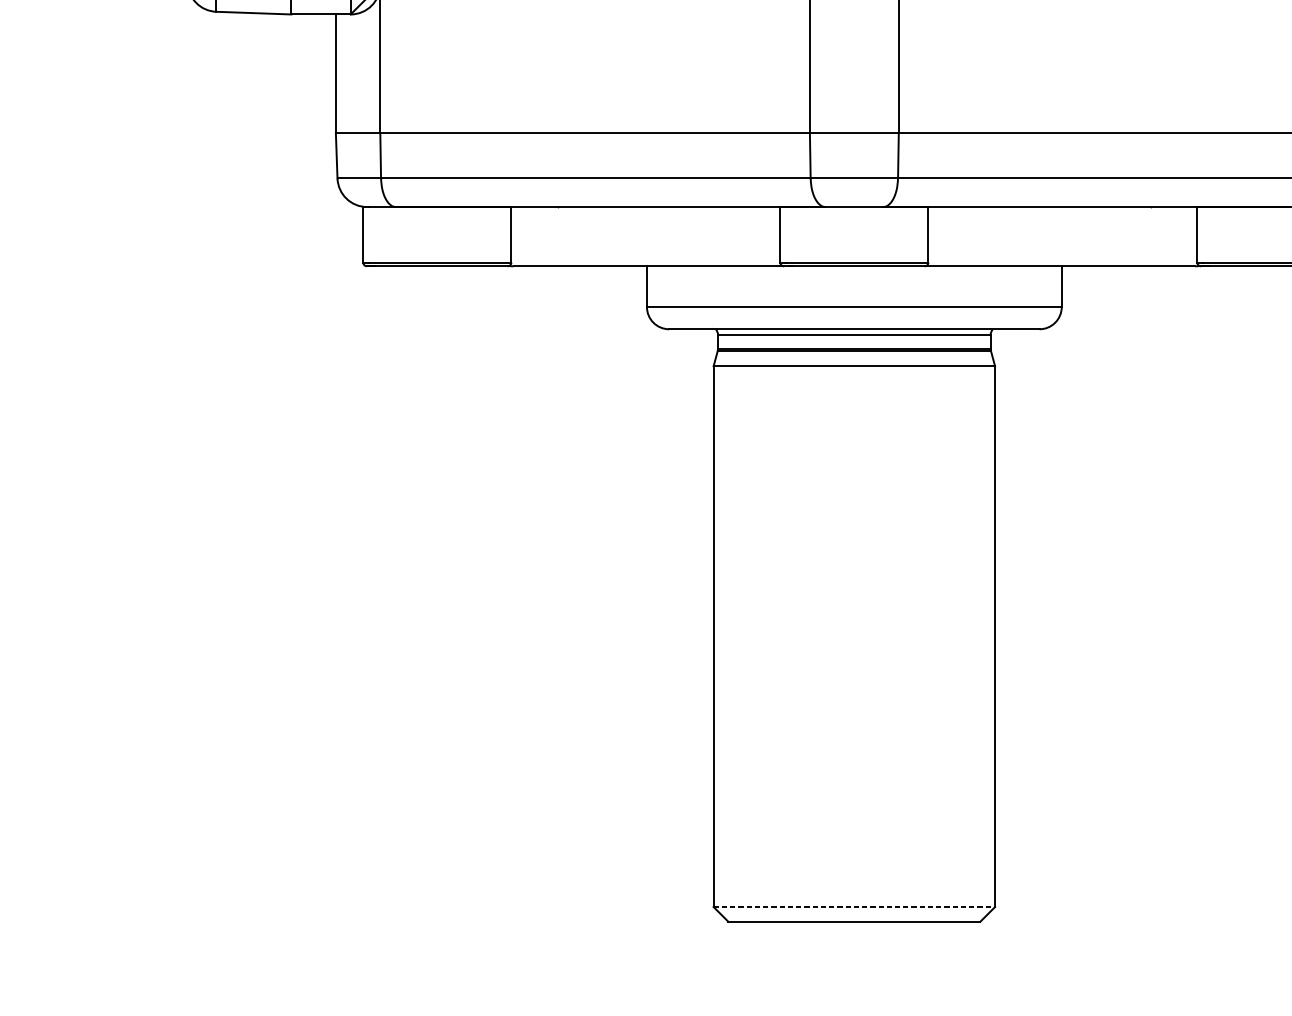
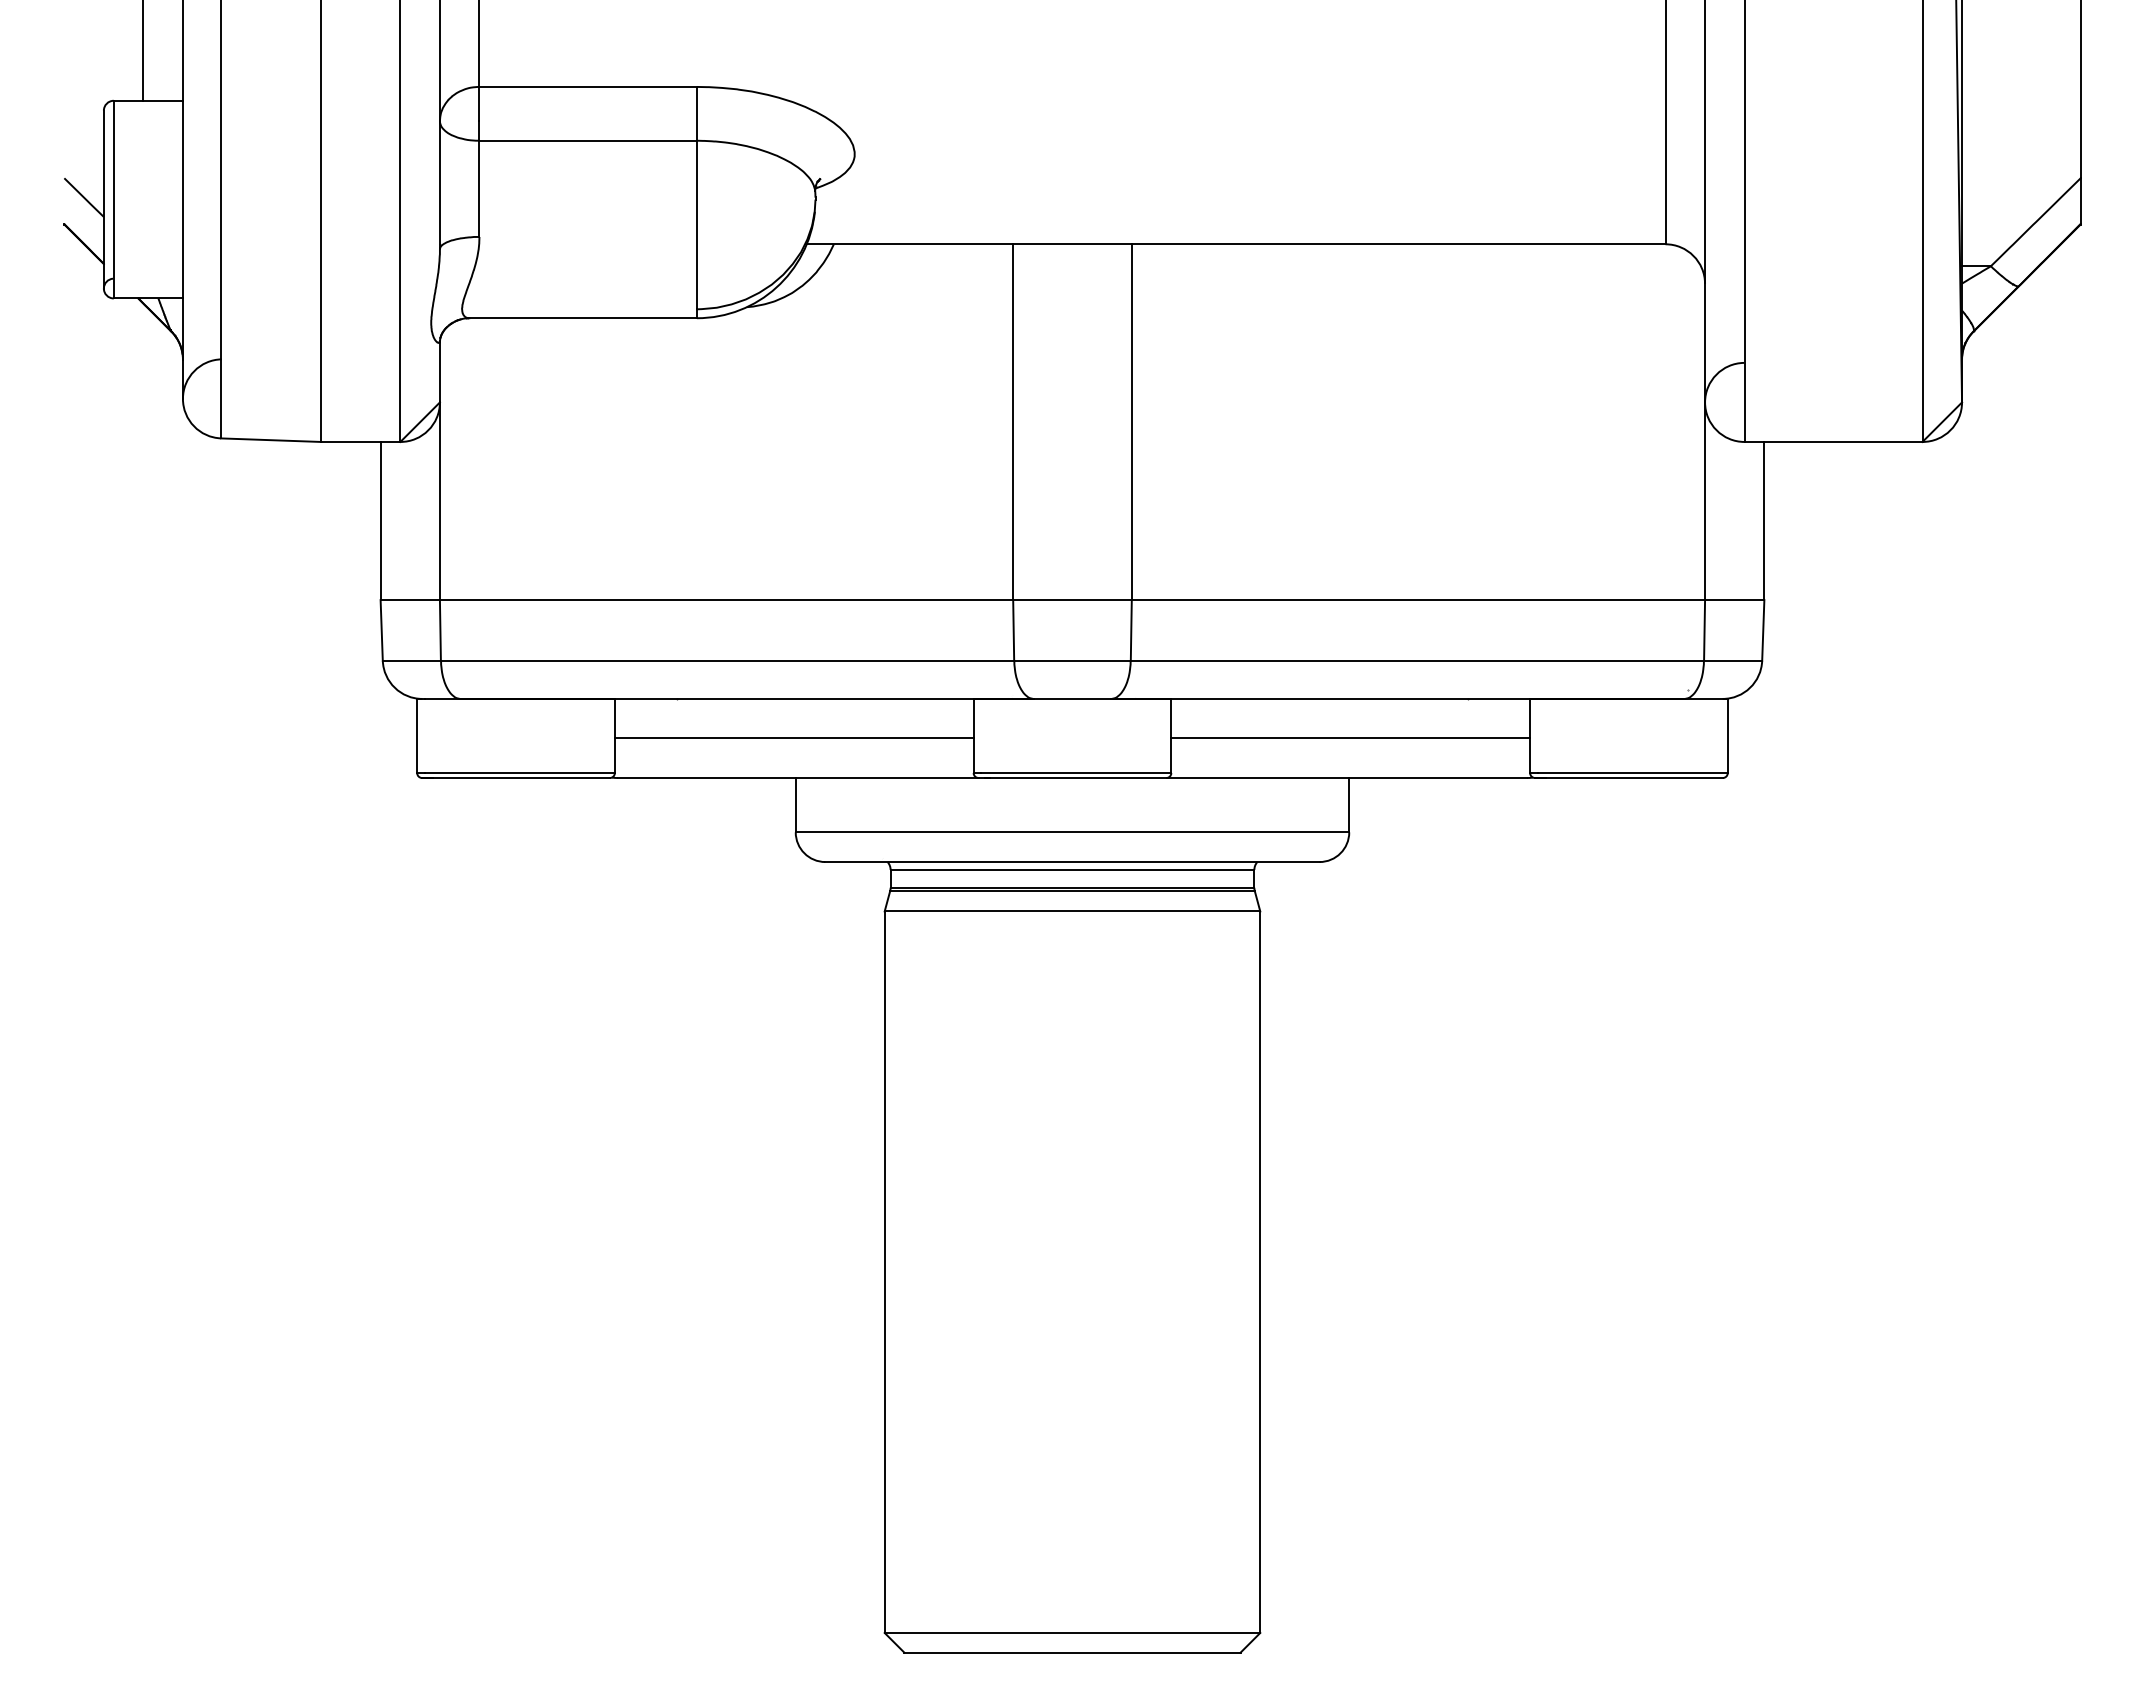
line: (645, 236) -> (793, 738), added
line: (1062, 236) -> (1350, 738), added
line: (854, 906) -> (1072, 1632), dashed -> solid

